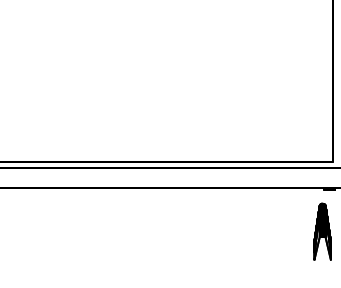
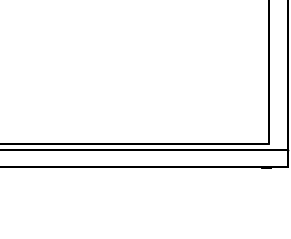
part: (322, 231) -> (260, 204), removed

